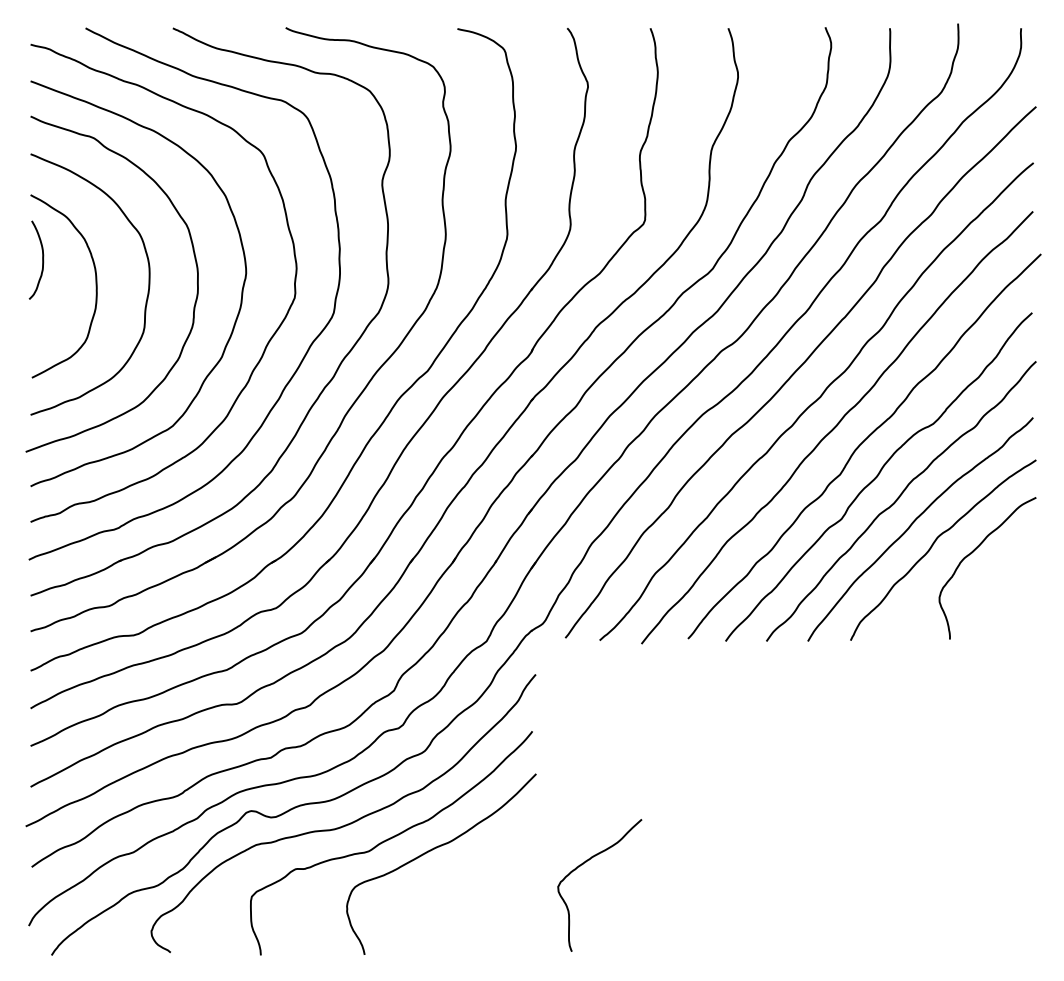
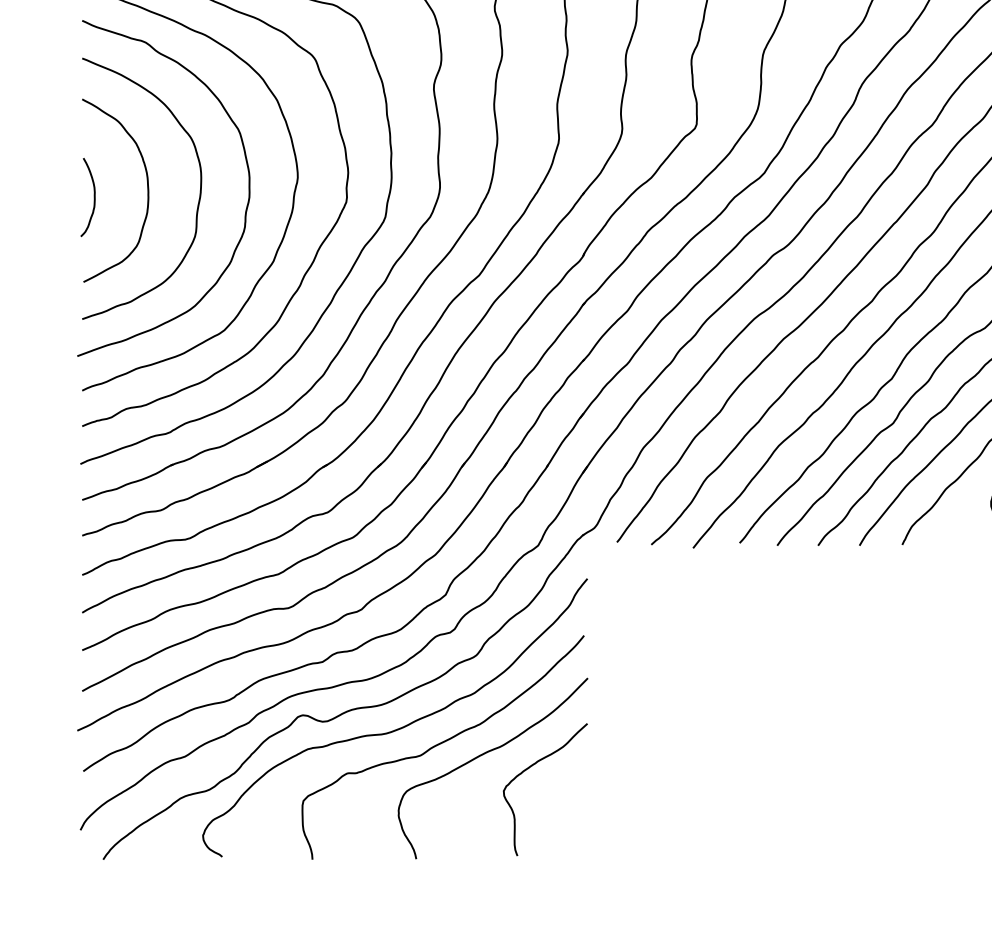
curve: (42, 259) -> (94, 196), moved
curve: (582, 865) -> (528, 769), moved

